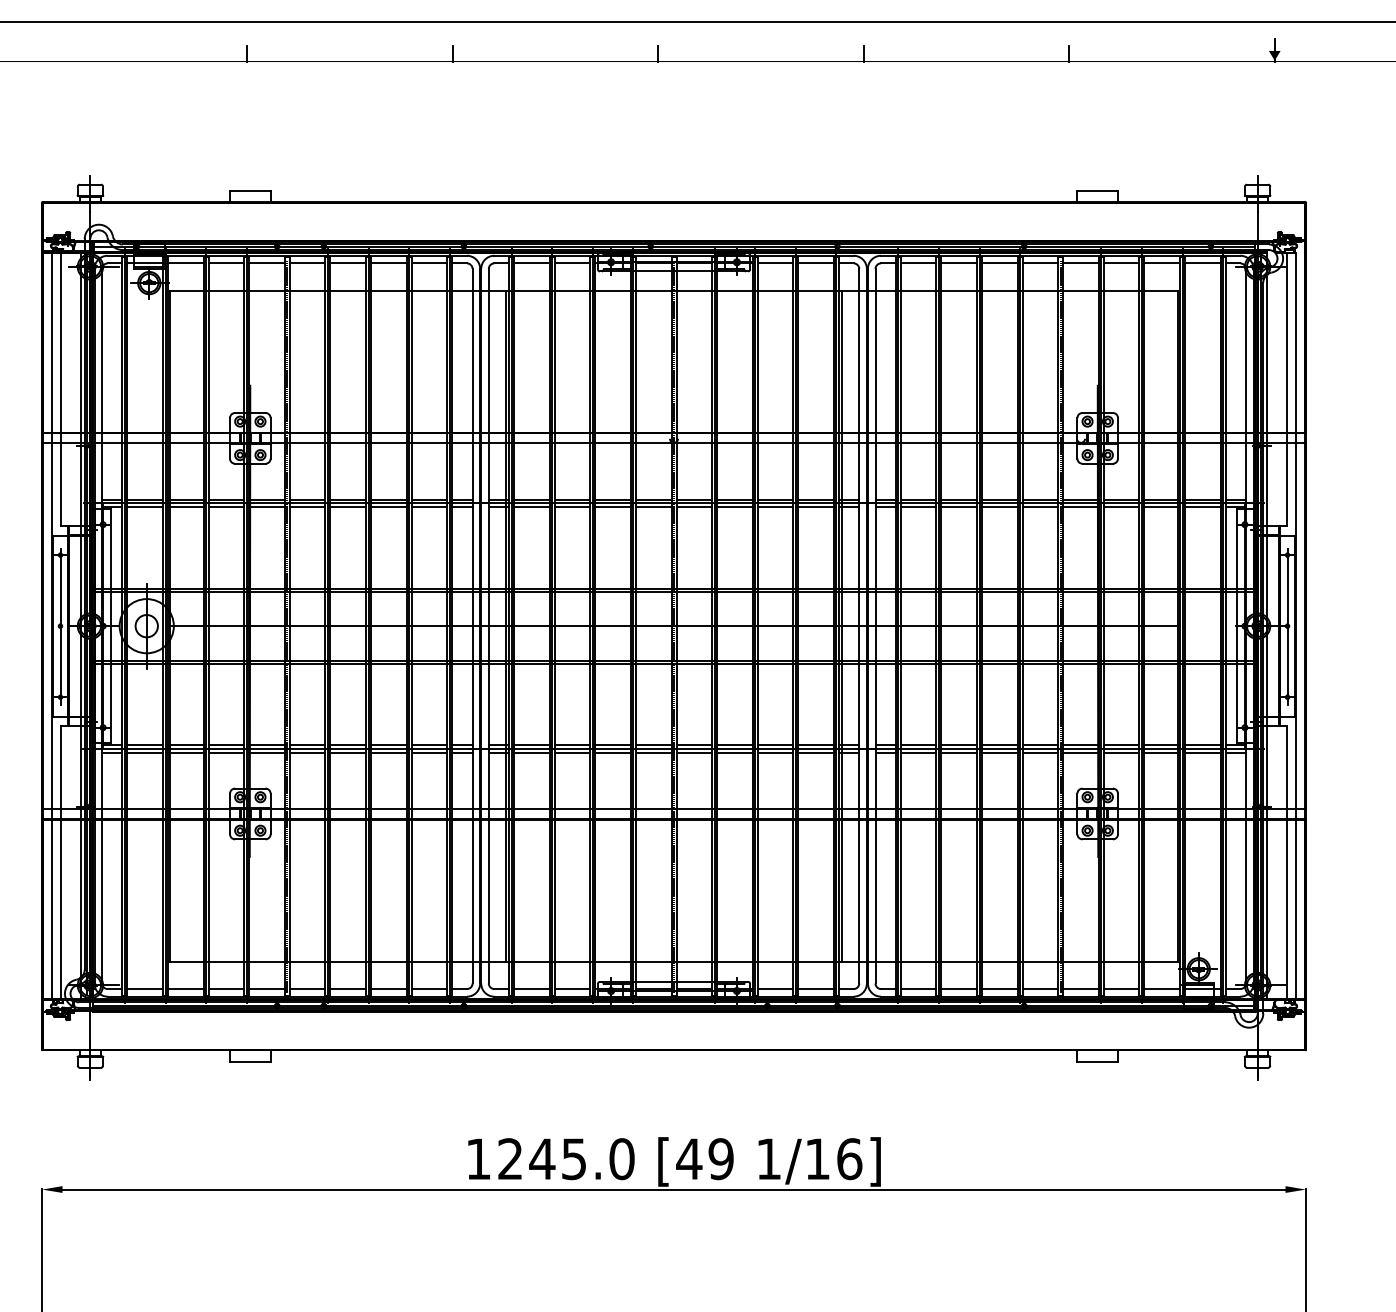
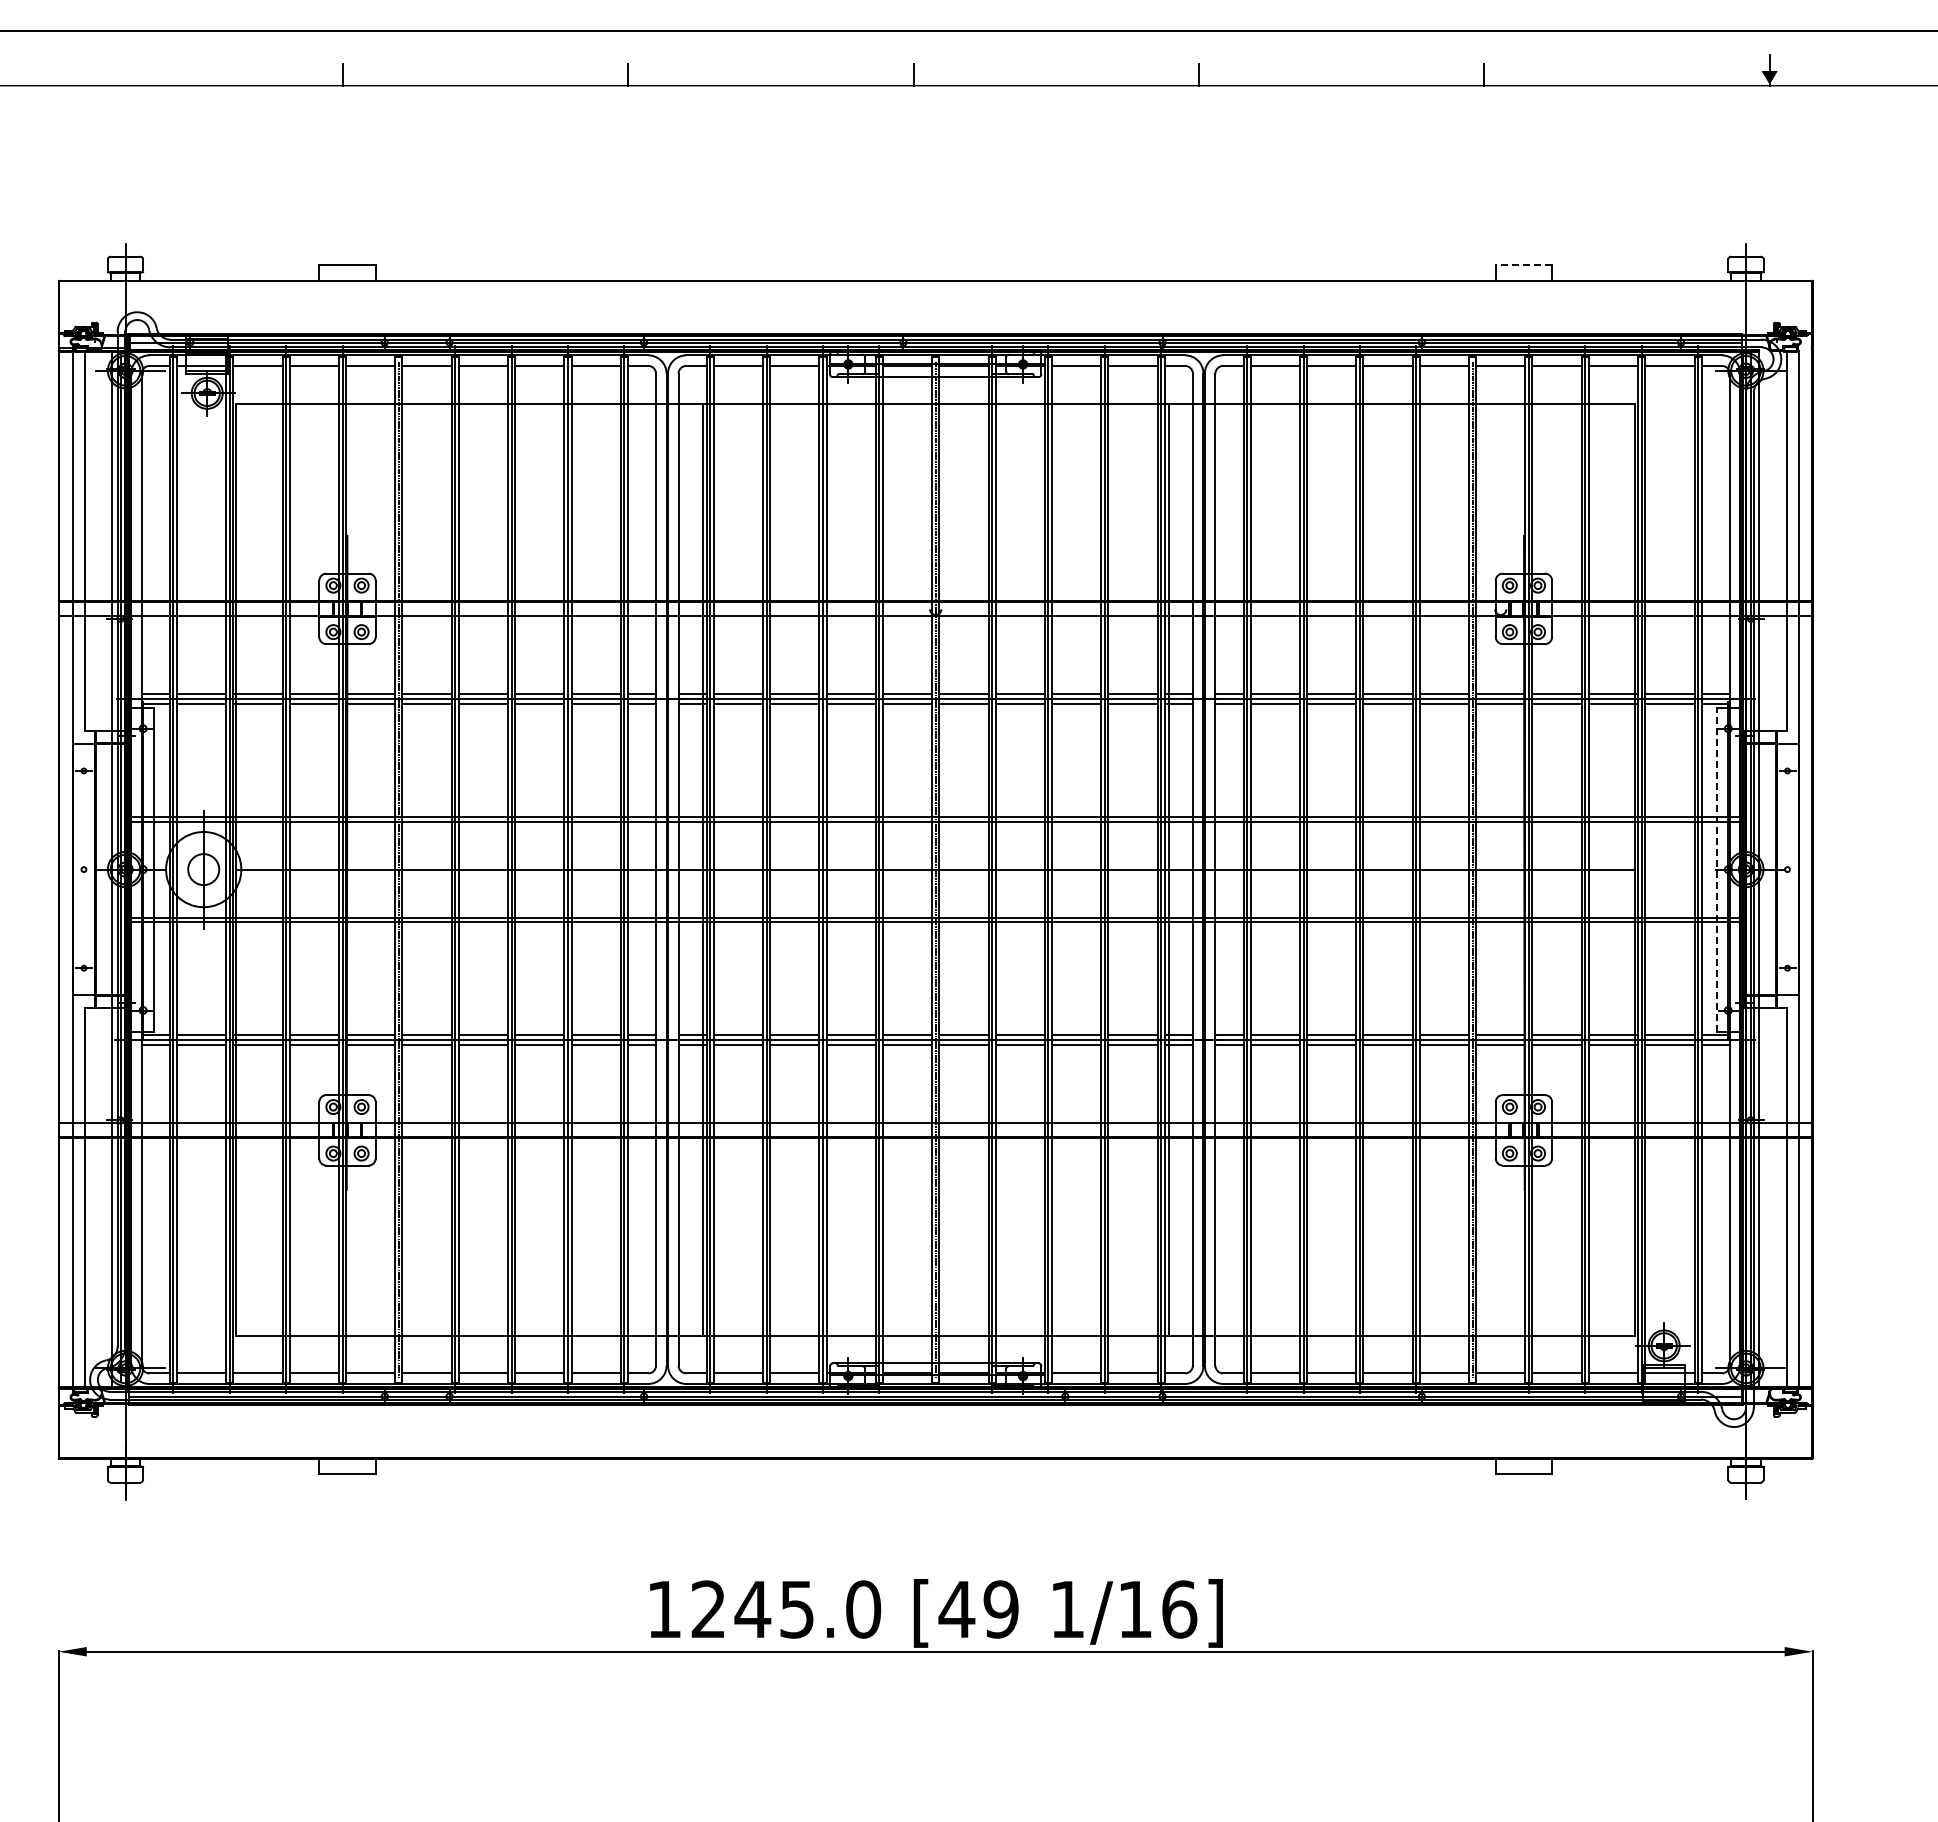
line: (1097, 191) -> (1523, 265), solid -> dashed
line: (60, 626) -> (83, 870), removed
line: (1237, 626) -> (1717, 869), solid -> dashed
line: (1287, 626) -> (1787, 870), removed

